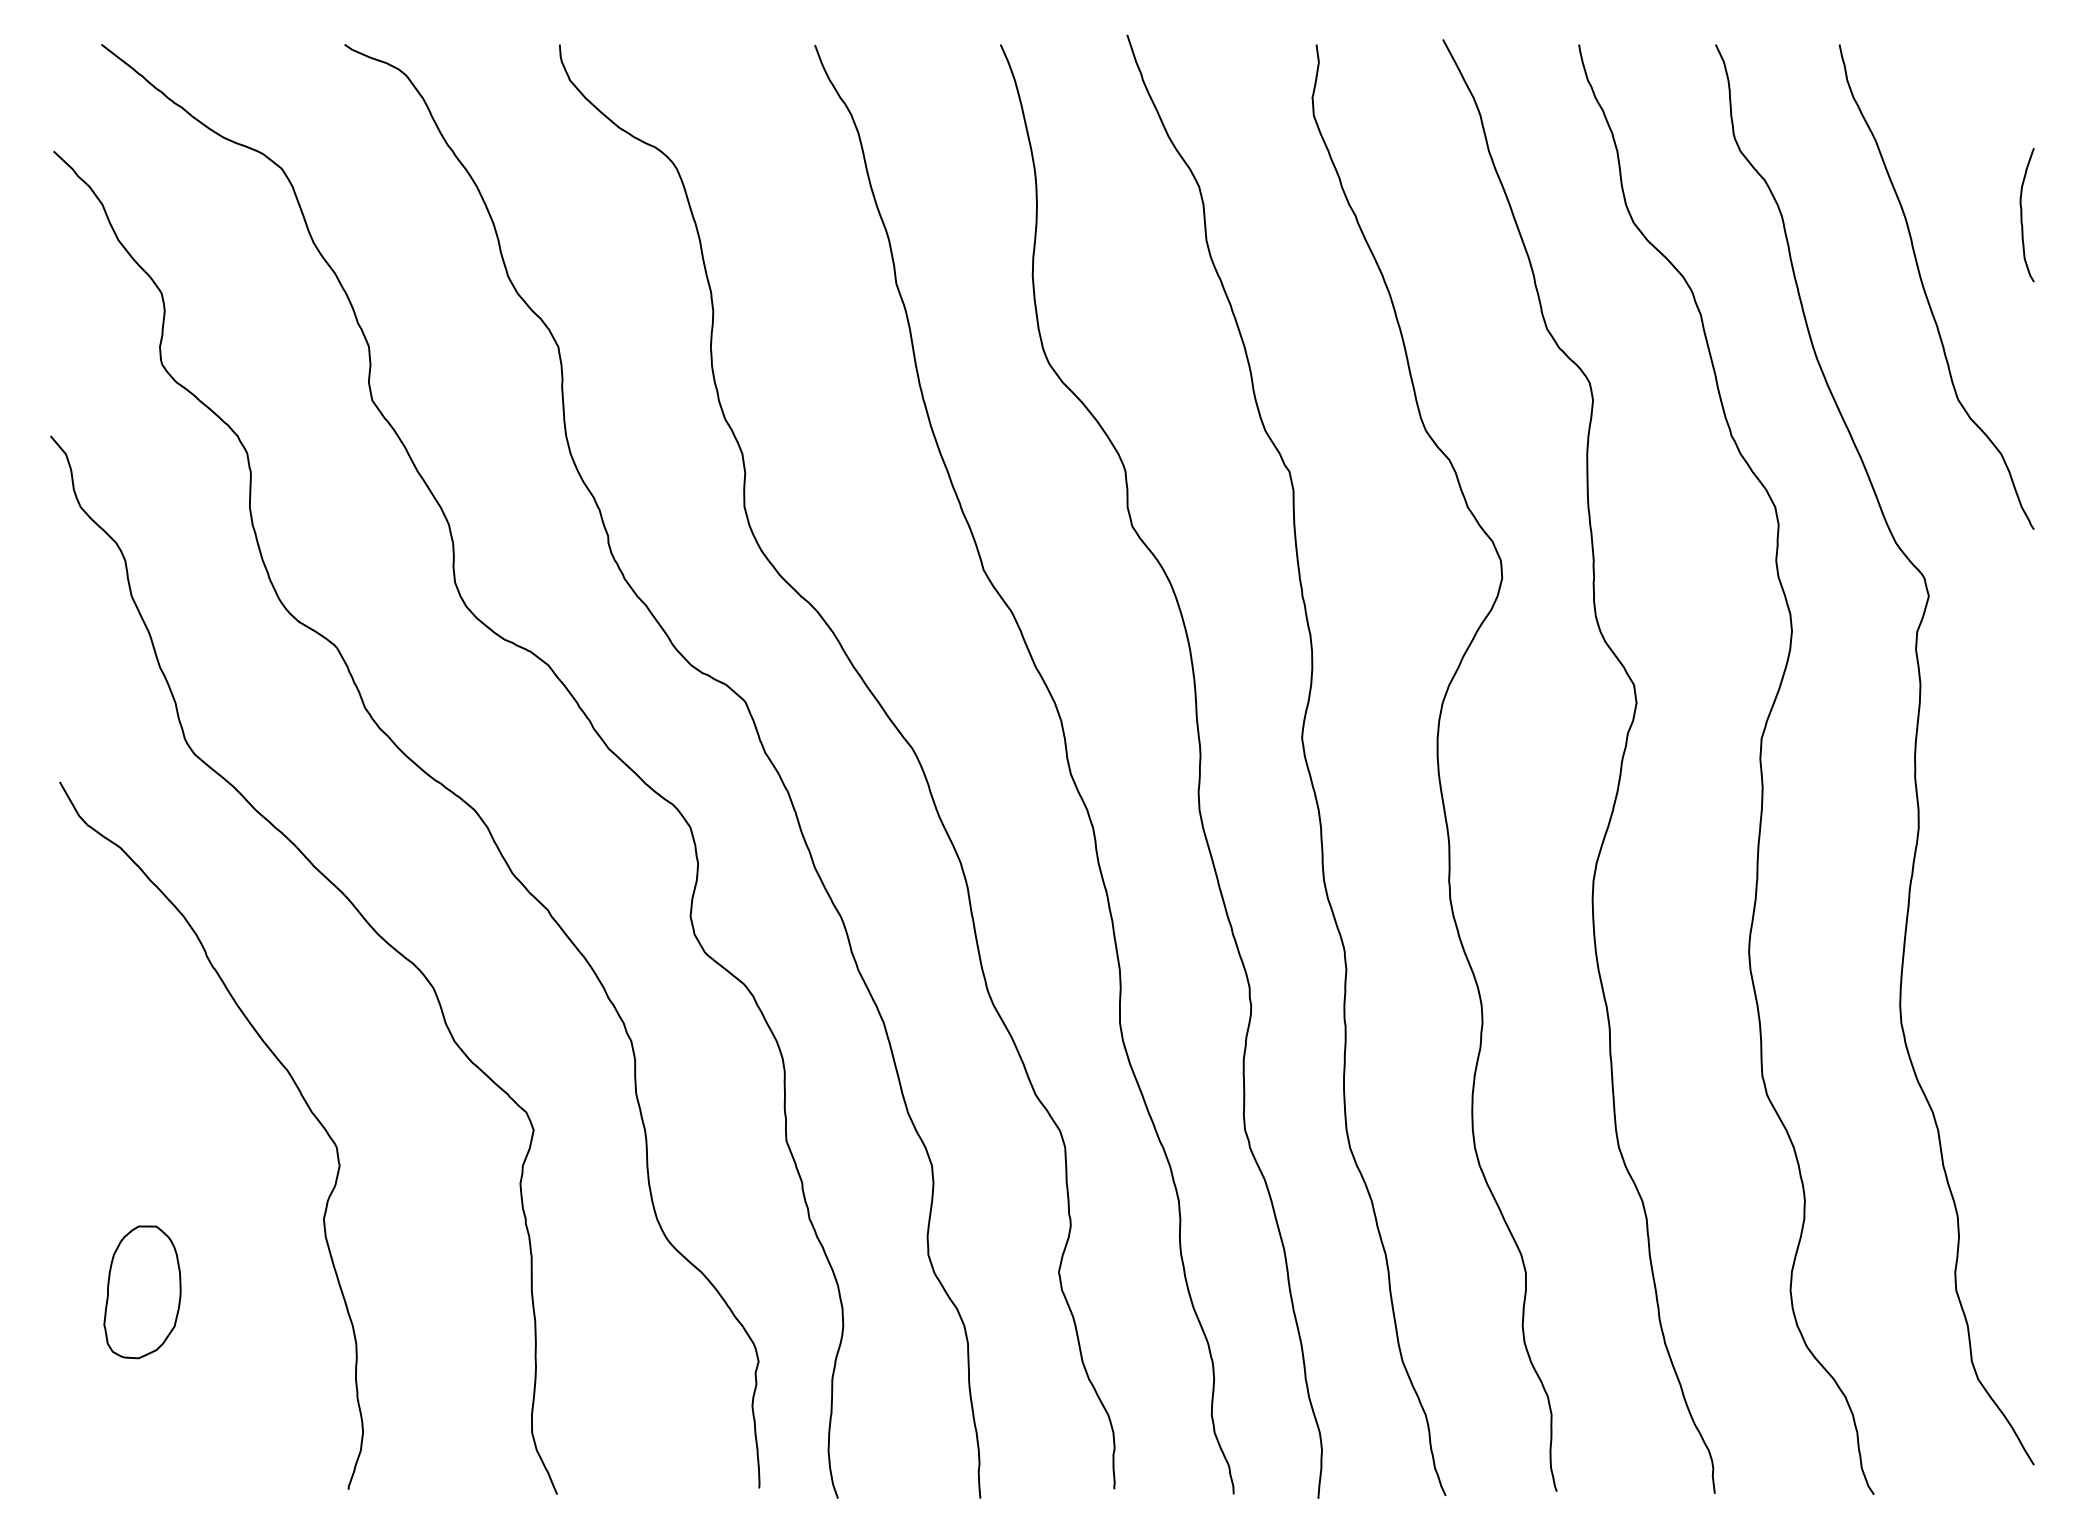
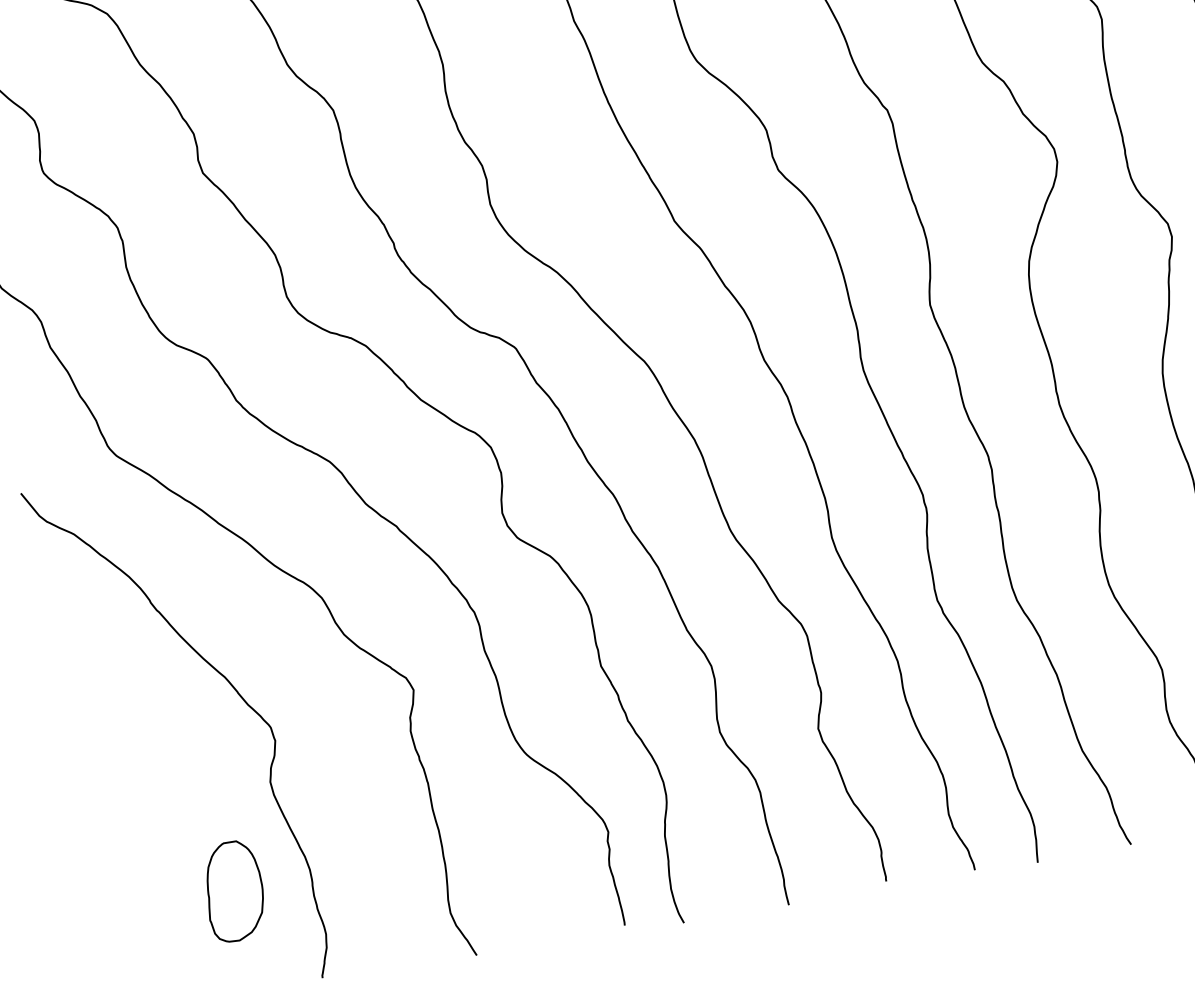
part: (142, 1292) -> (234, 891), moved

